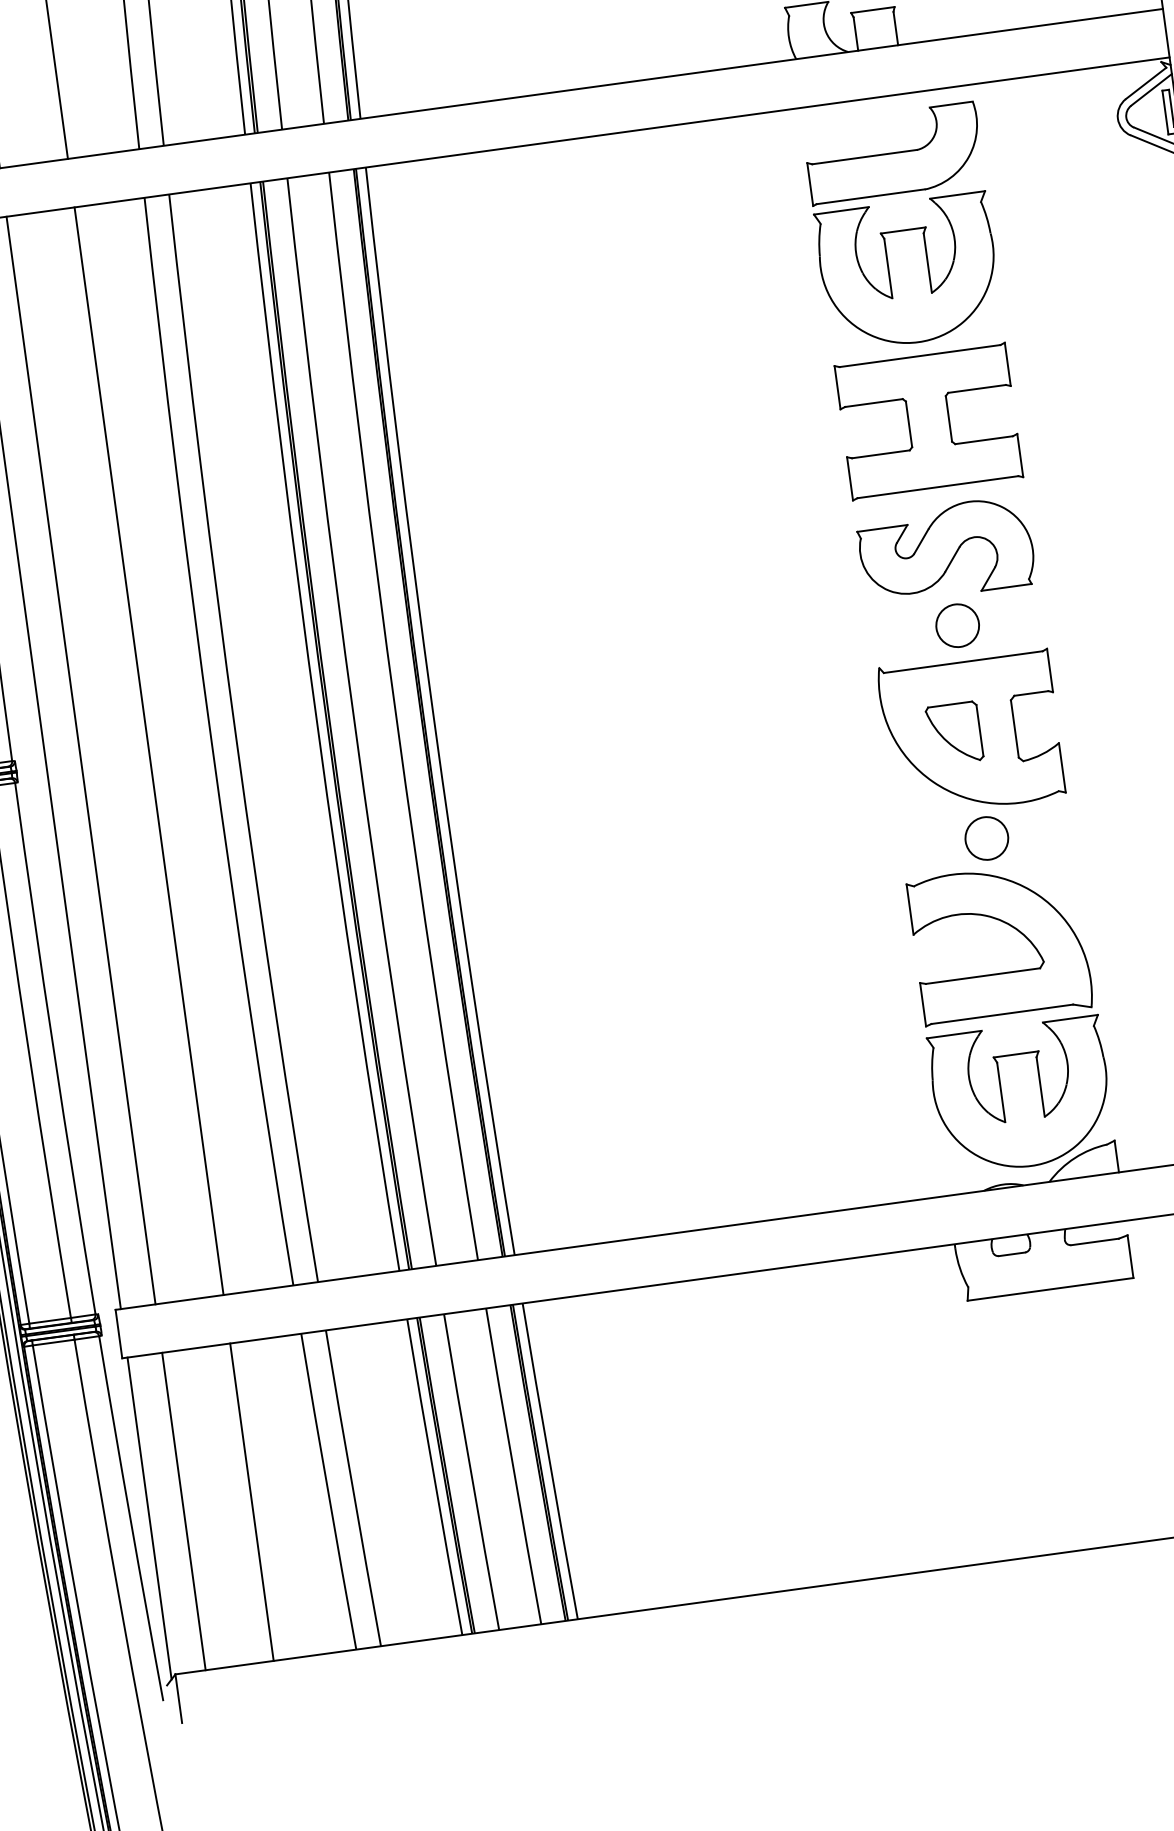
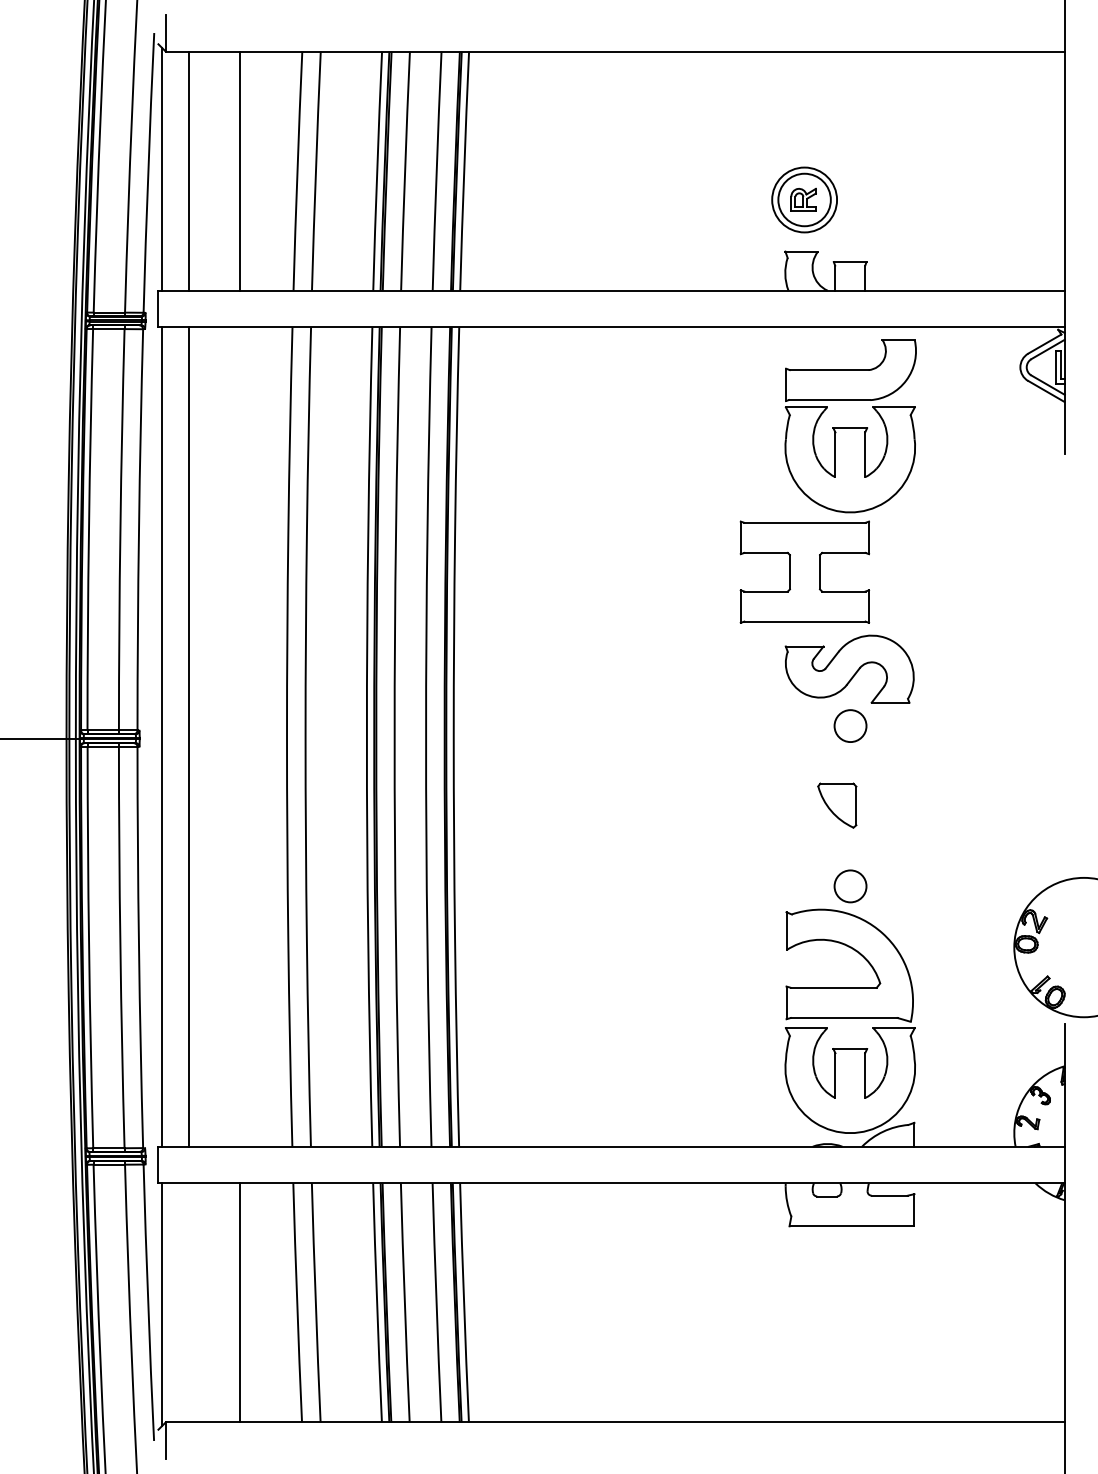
part: (928, 420) -> (804, 571), moved
part: (972, 732) -> (850, 806), removed
line: (148, 750) -> (239, 736), removed
line: (183, 1511) -> (188, 1302), removed

